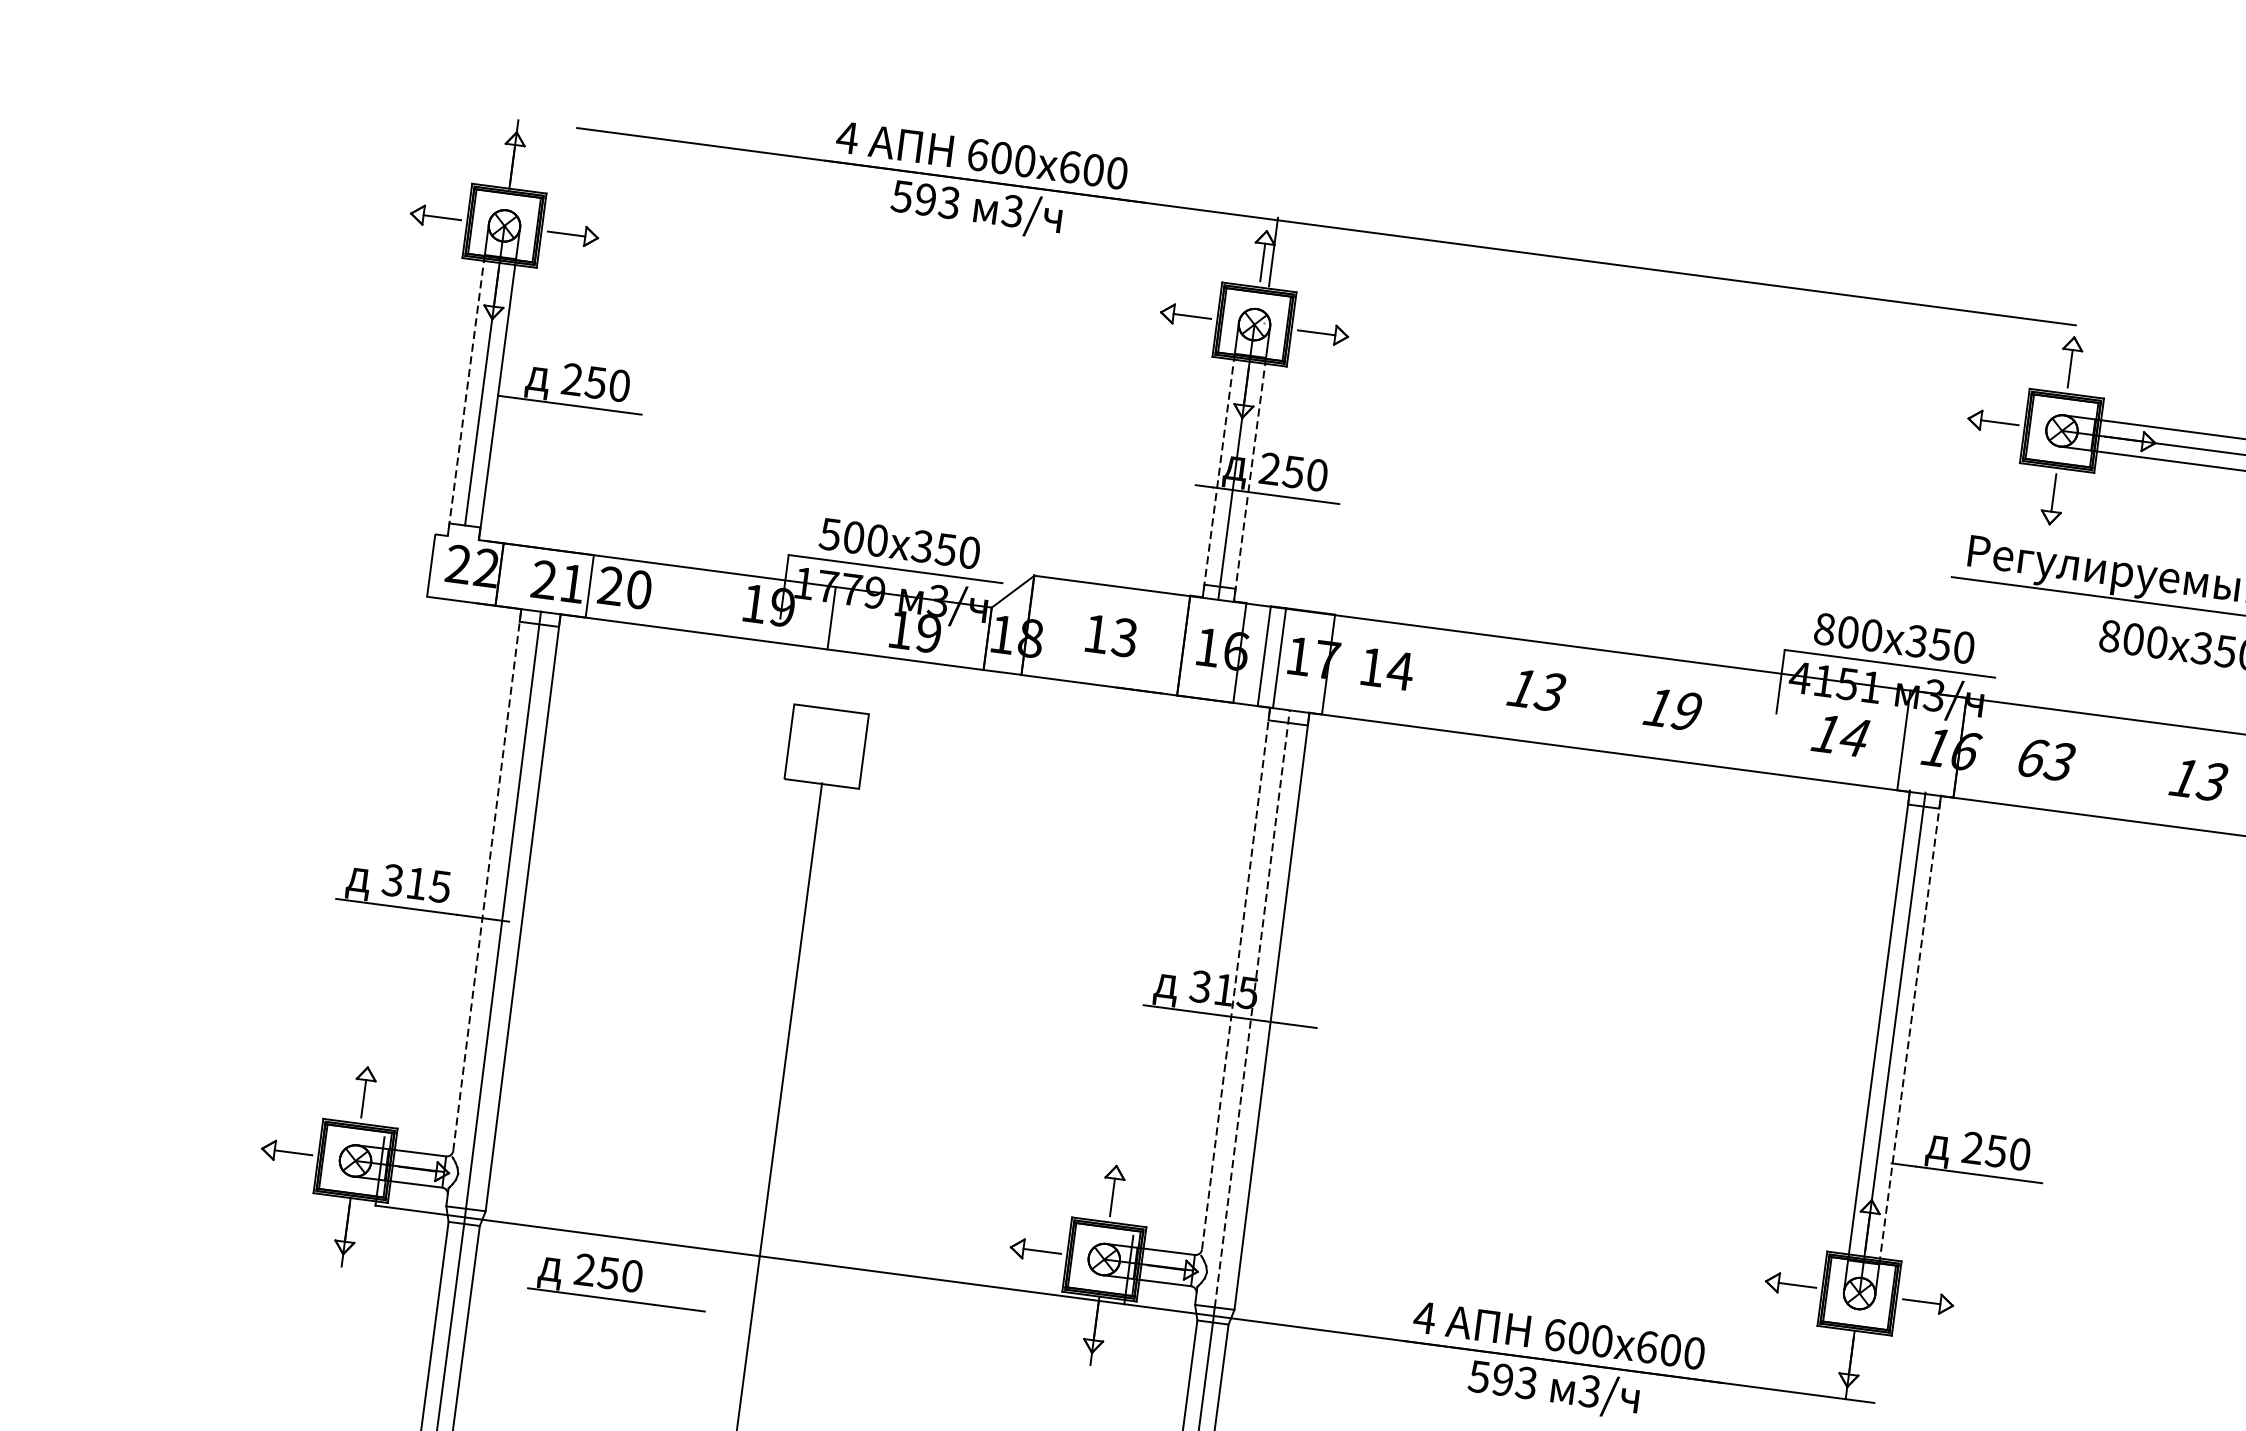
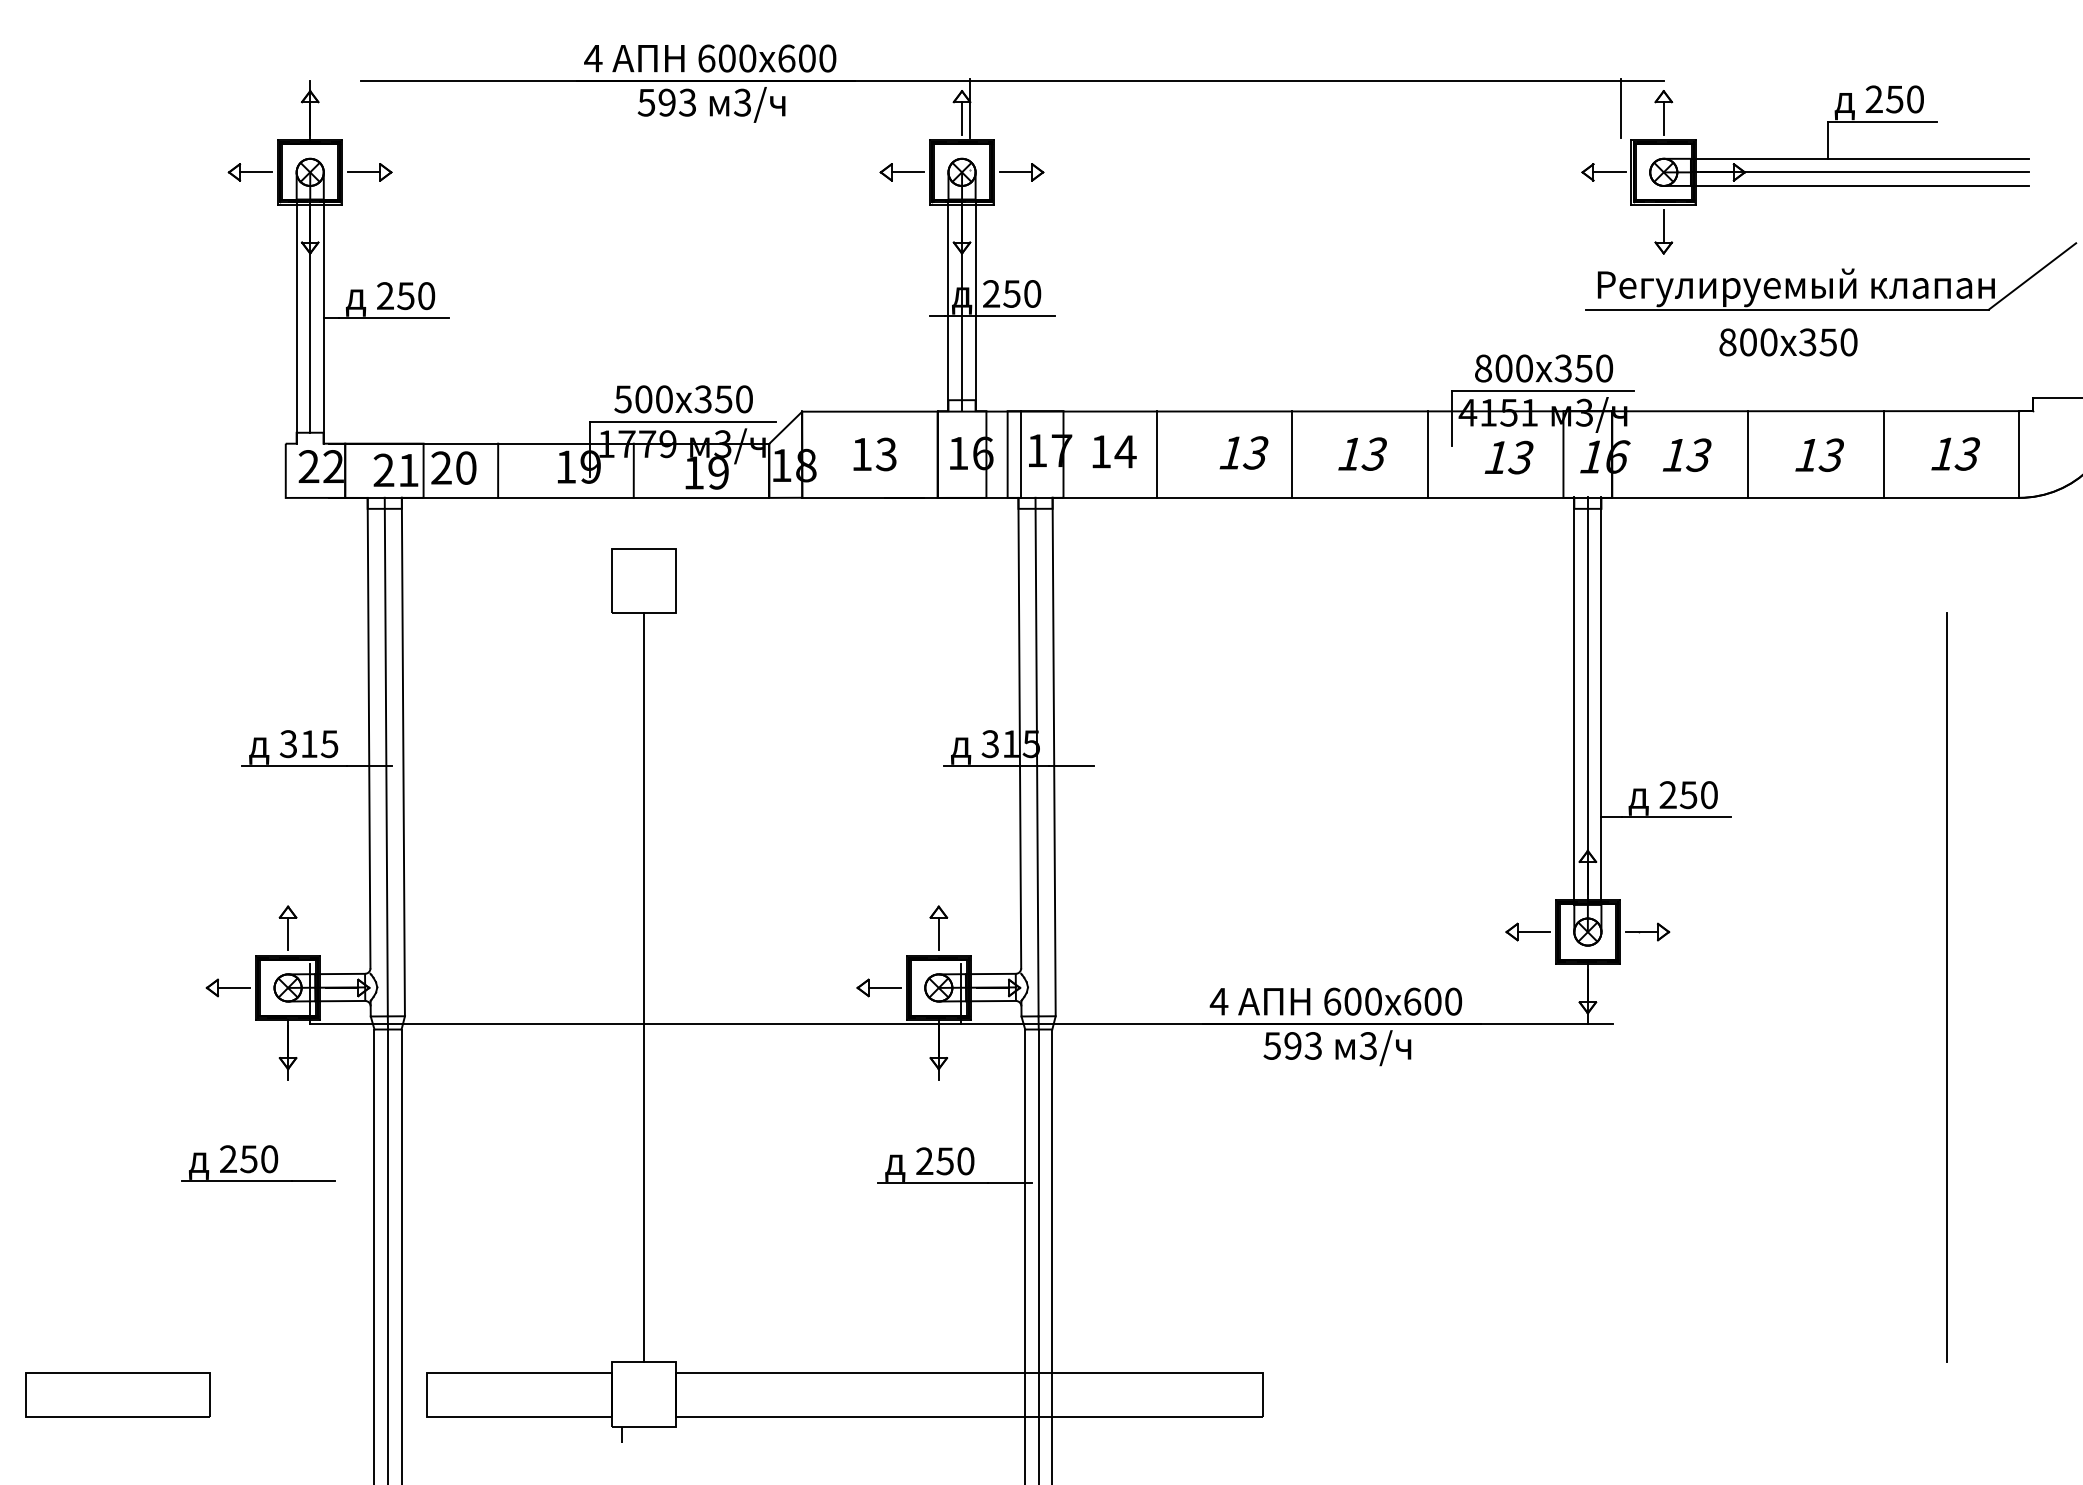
line: (2021, 350) -> (1620, 108), added
line: (465, 396) -> (296, 322), dashed -> solid
line: (1218, 475) -> (948, 305), dashed -> solid
line: (1249, 479) -> (975, 305), dashed -> solid
line: (676, 597) -> (498, 470), added
line: (1435, 678) -> (1156, 454), added
line: (1592, 699) -> (1292, 454), added
text: (1685, 710) -> (1373, 453), 19 -> 13
line: (1747, 719) -> (1427, 454), added
text: (1853, 737) -> (1520, 457), 14 -> 13
text: (2032, 757) -> (1675, 454), 63 -> 13
line: (2115, 768) -> (1747, 454), added
line: (487, 879) -> (369, 732), dashed -> solid
line: (1235, 977) -> (1019, 732), dashed -> solid
line: (1252, 1008) -> (1037, 756), dashed -> solid
line: (1910, 1029) -> (1601, 700), dashed -> solid
part: (619, 1279) -> (258, 1163), moved

